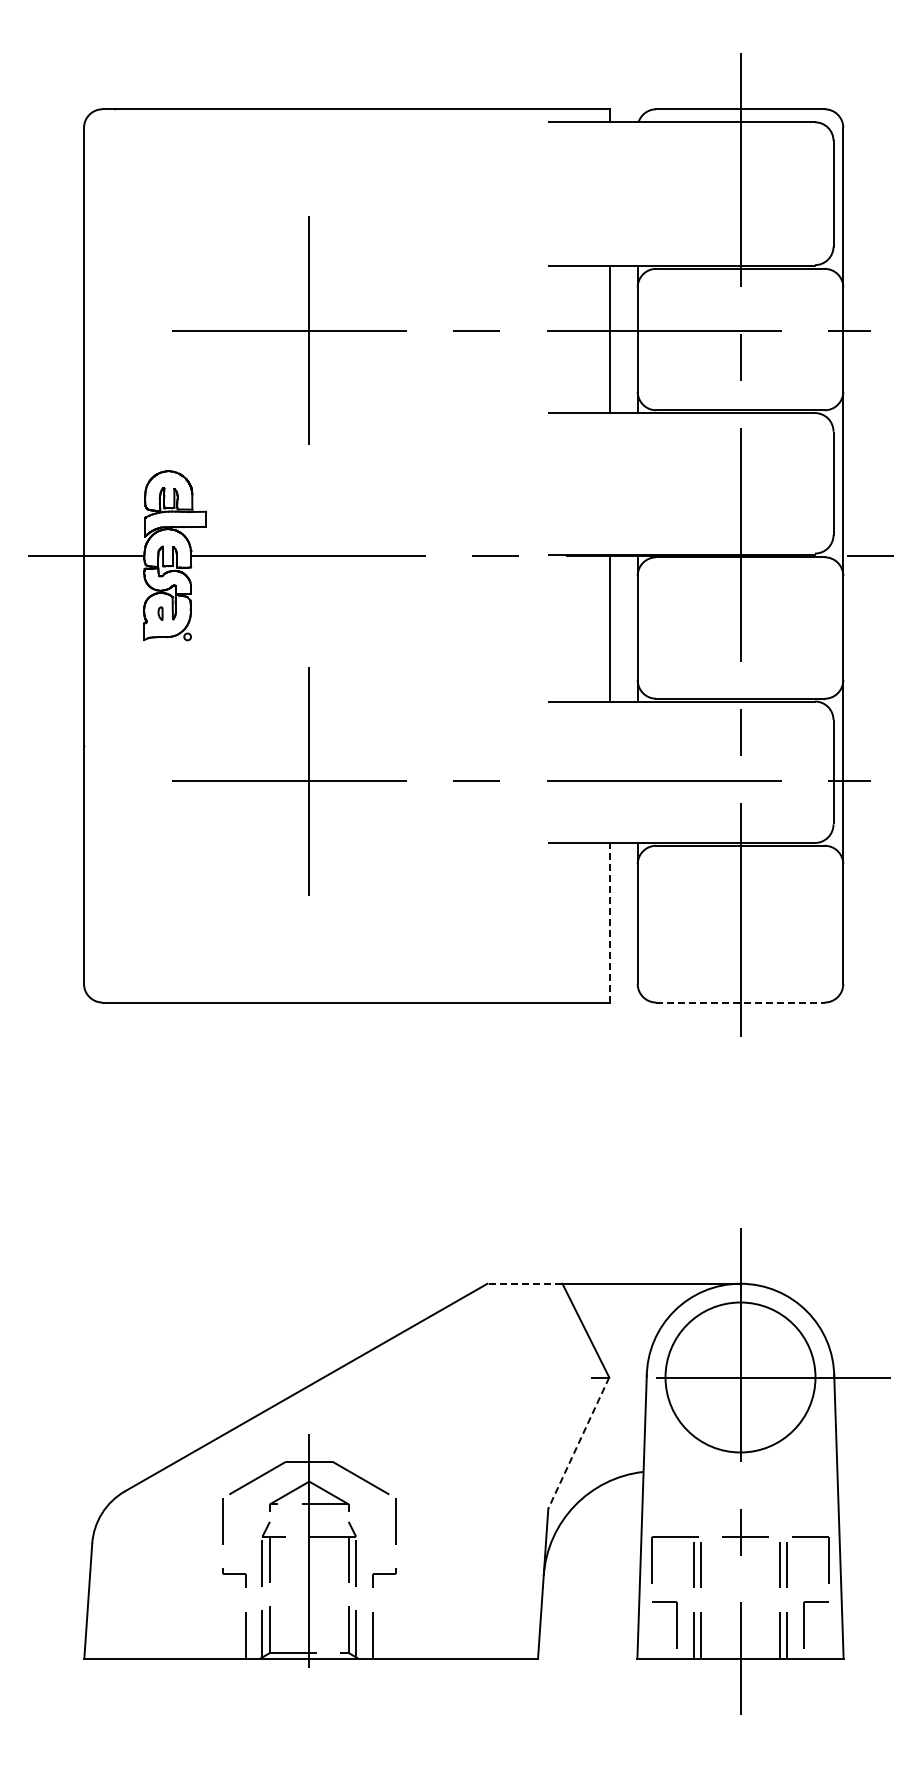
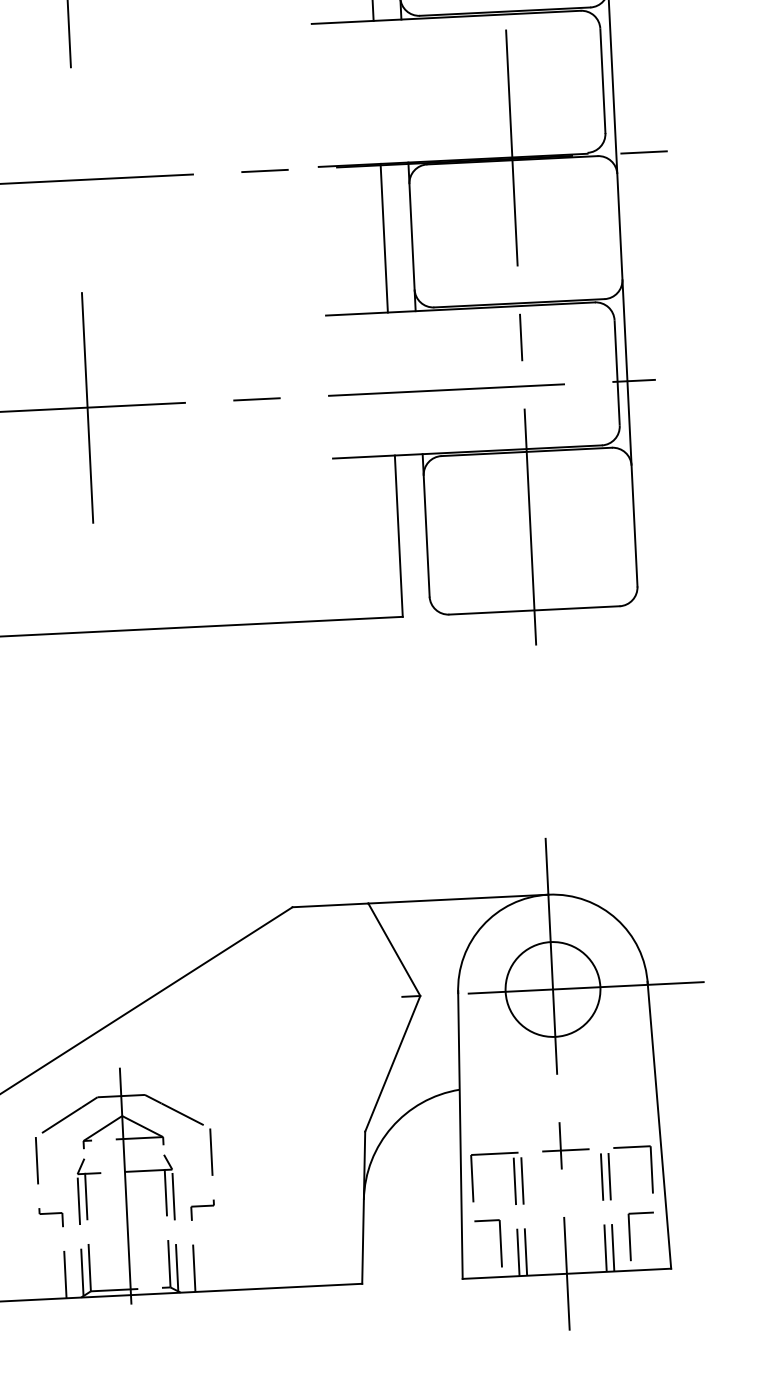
line: (610, 922) -> (399, 535), dashed -> solid
line: (741, 1002) -> (535, 610), dashed -> solid
line: (524, 1283) -> (329, 905), dashed -> solid
circle: (740, 1377) -> (553, 989), size x0.62
line: (578, 1443) -> (392, 1064), dashed -> solid

